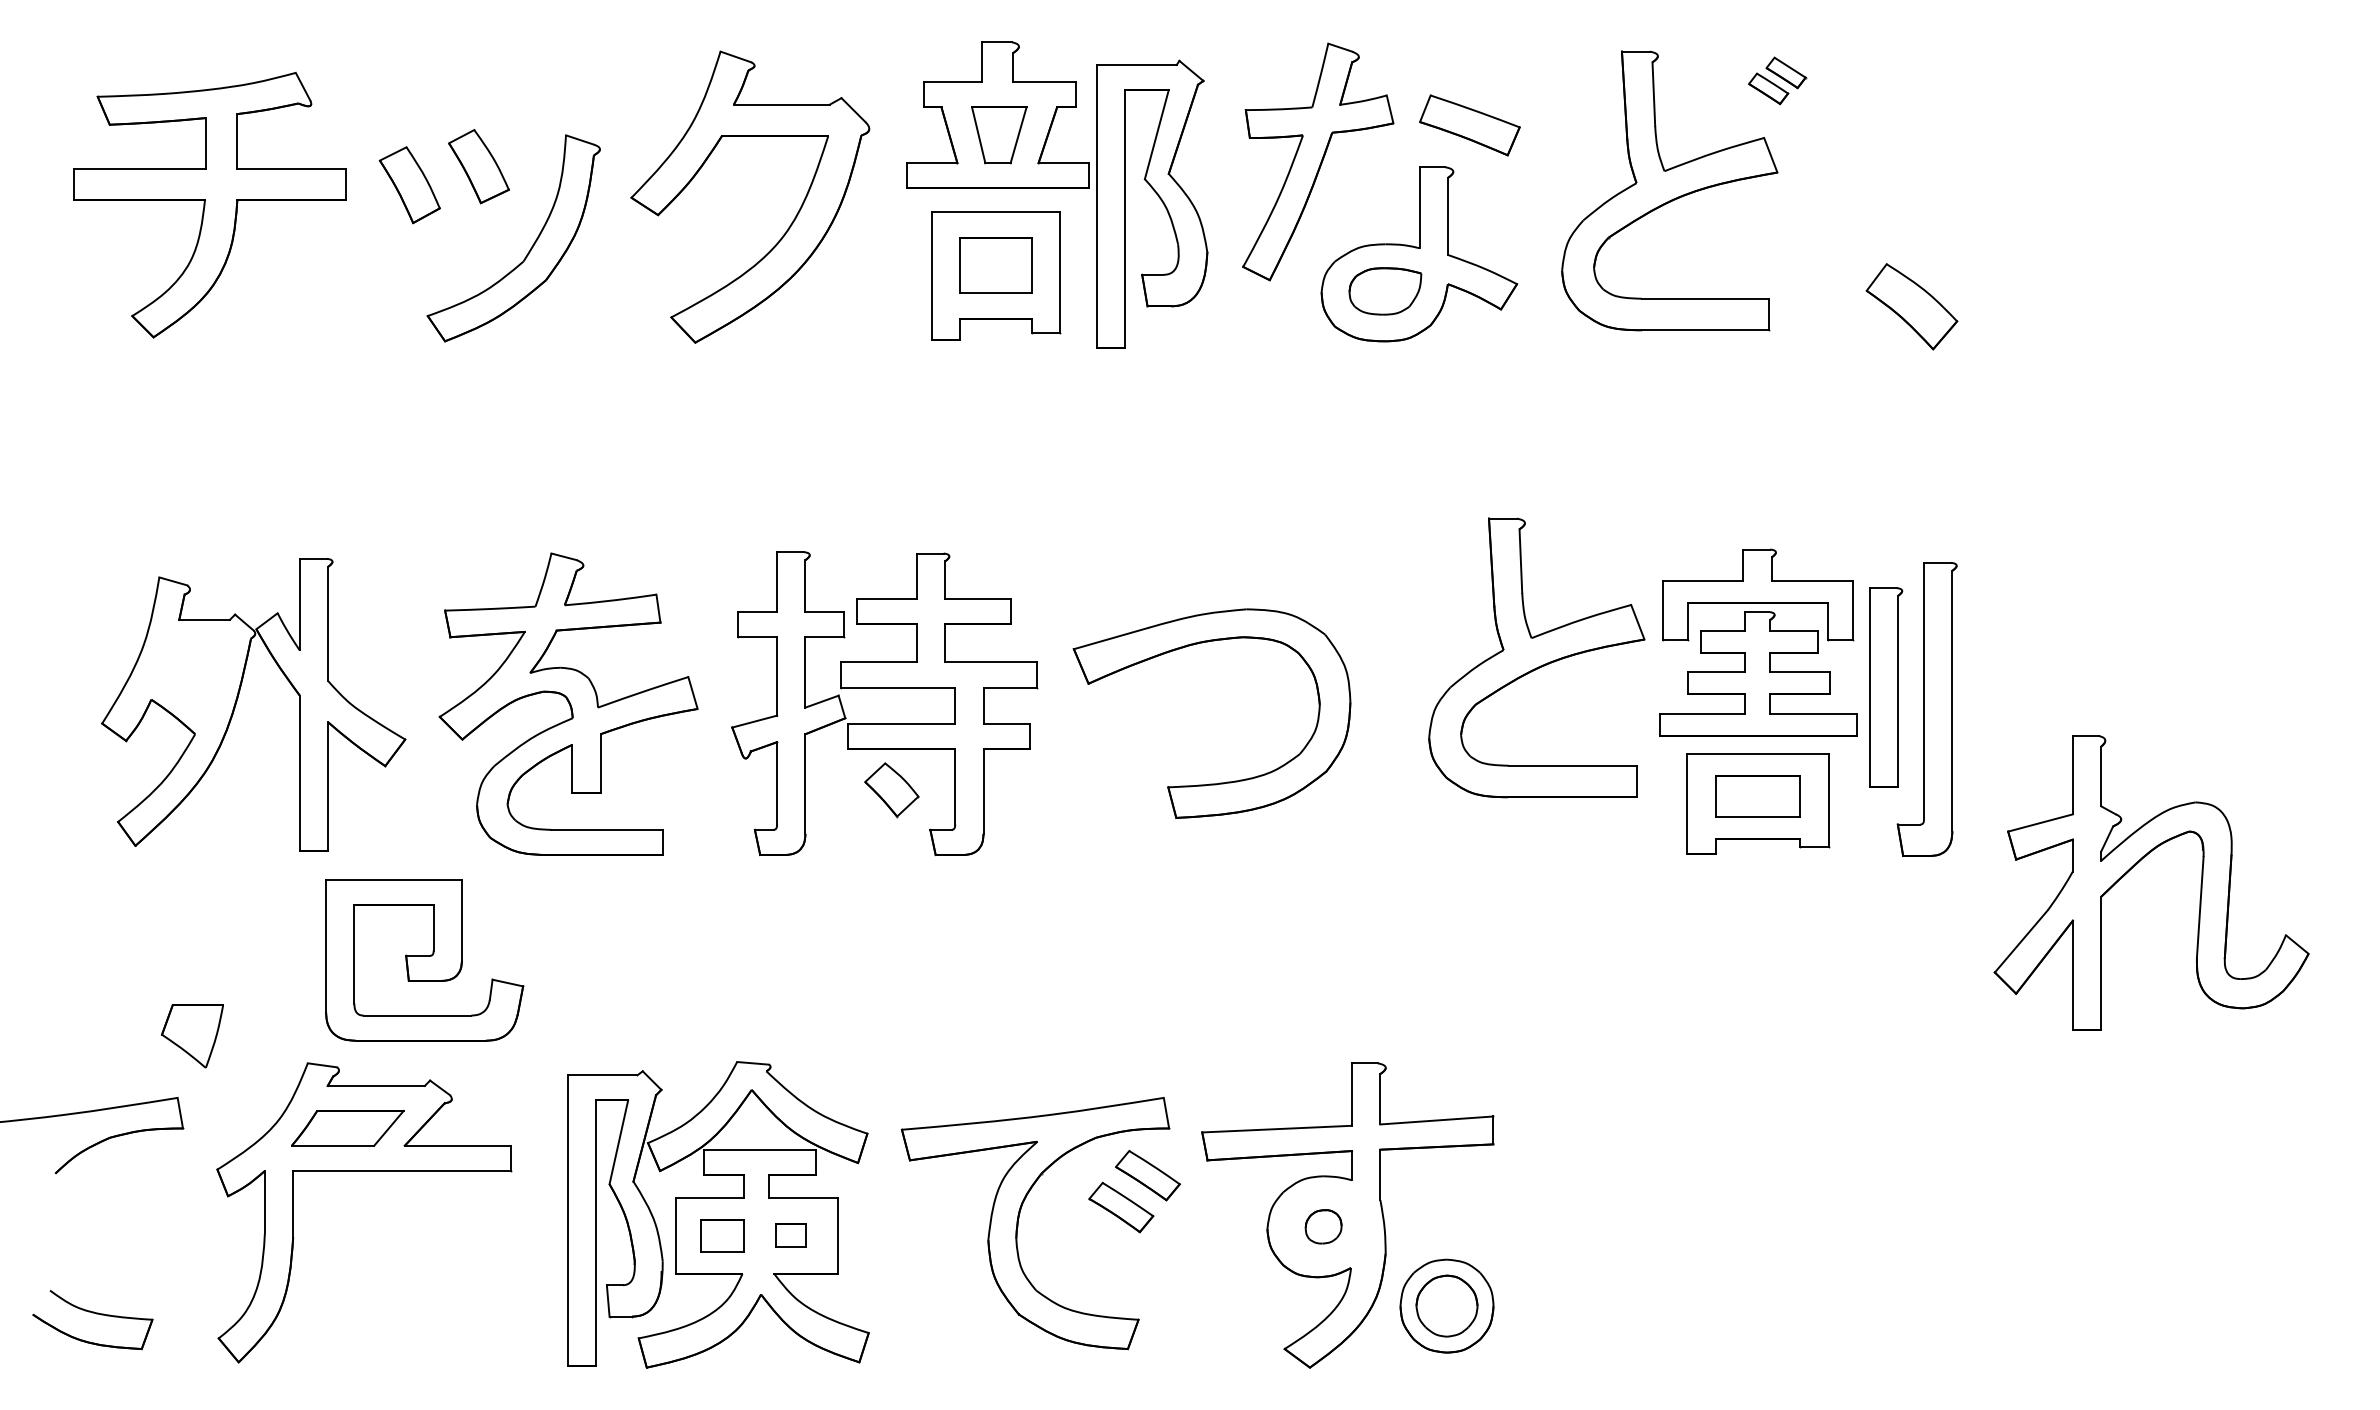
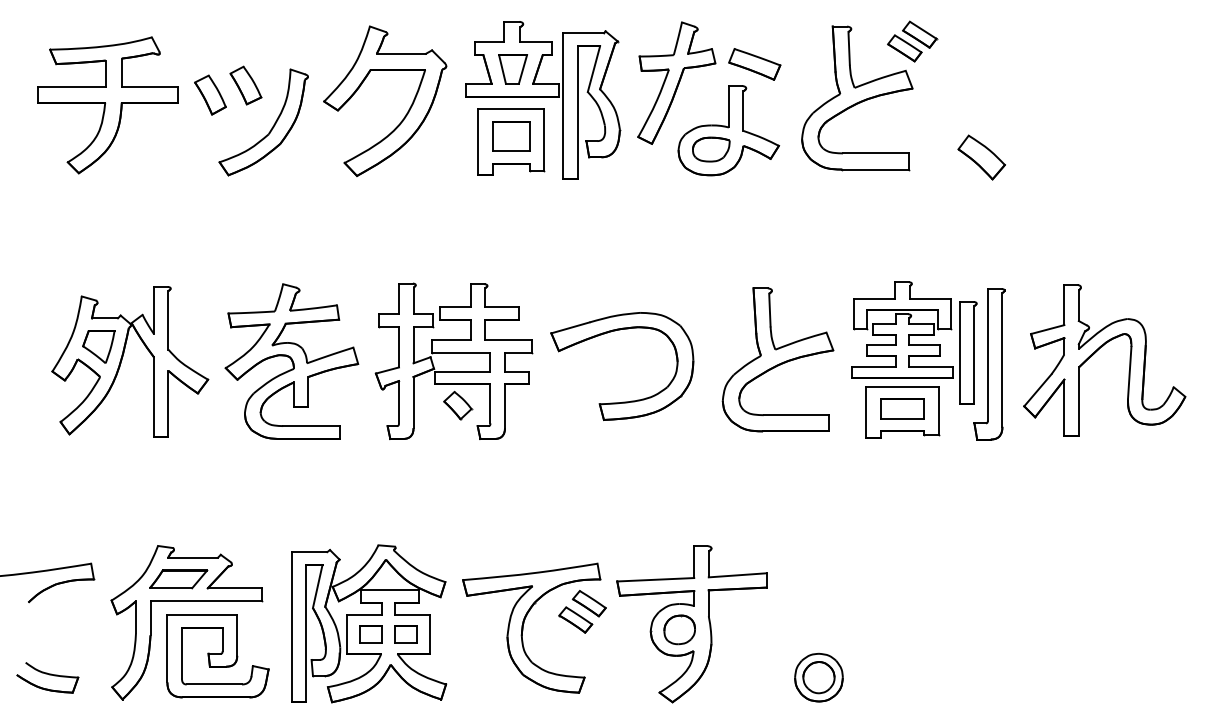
part: (1777, 80) -> (912, 41), size x1.67
part: (1535, 657) -> (777, 359), moved
part: (2135, 867) -> (1096, 352), moved
part: (423, 961) -> (217, 656), moved
part: (191, 1035) -> (98, 346), moved
part: (1323, 1225) -> (679, 629), size x1.67
part: (789, 1235) -> (405, 634), size x1.43
part: (1446, 1305) -> (818, 677), moved

